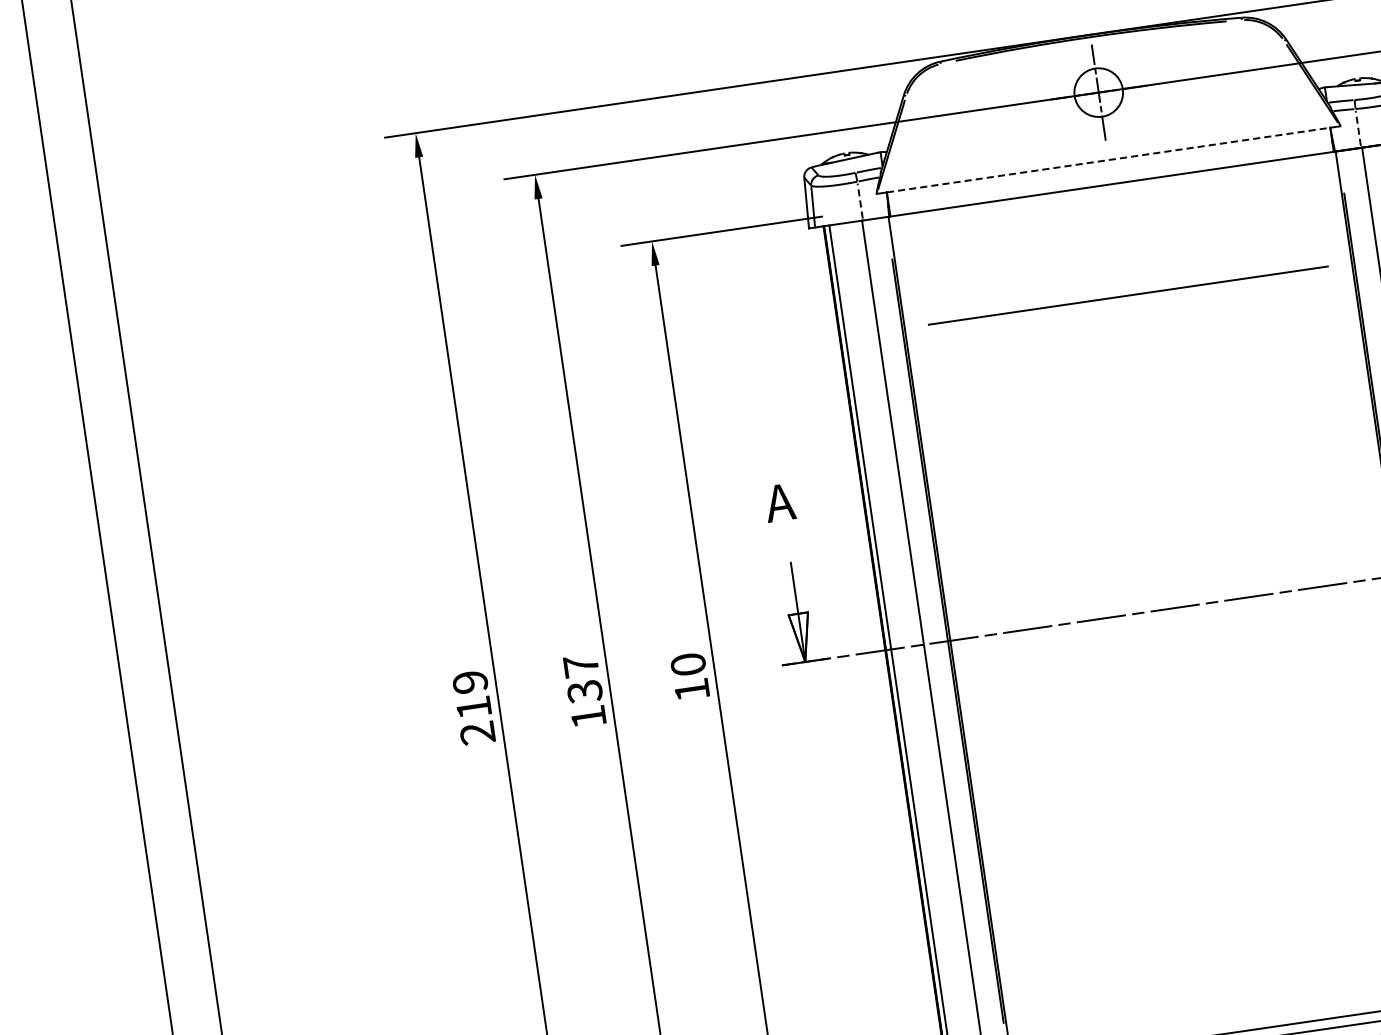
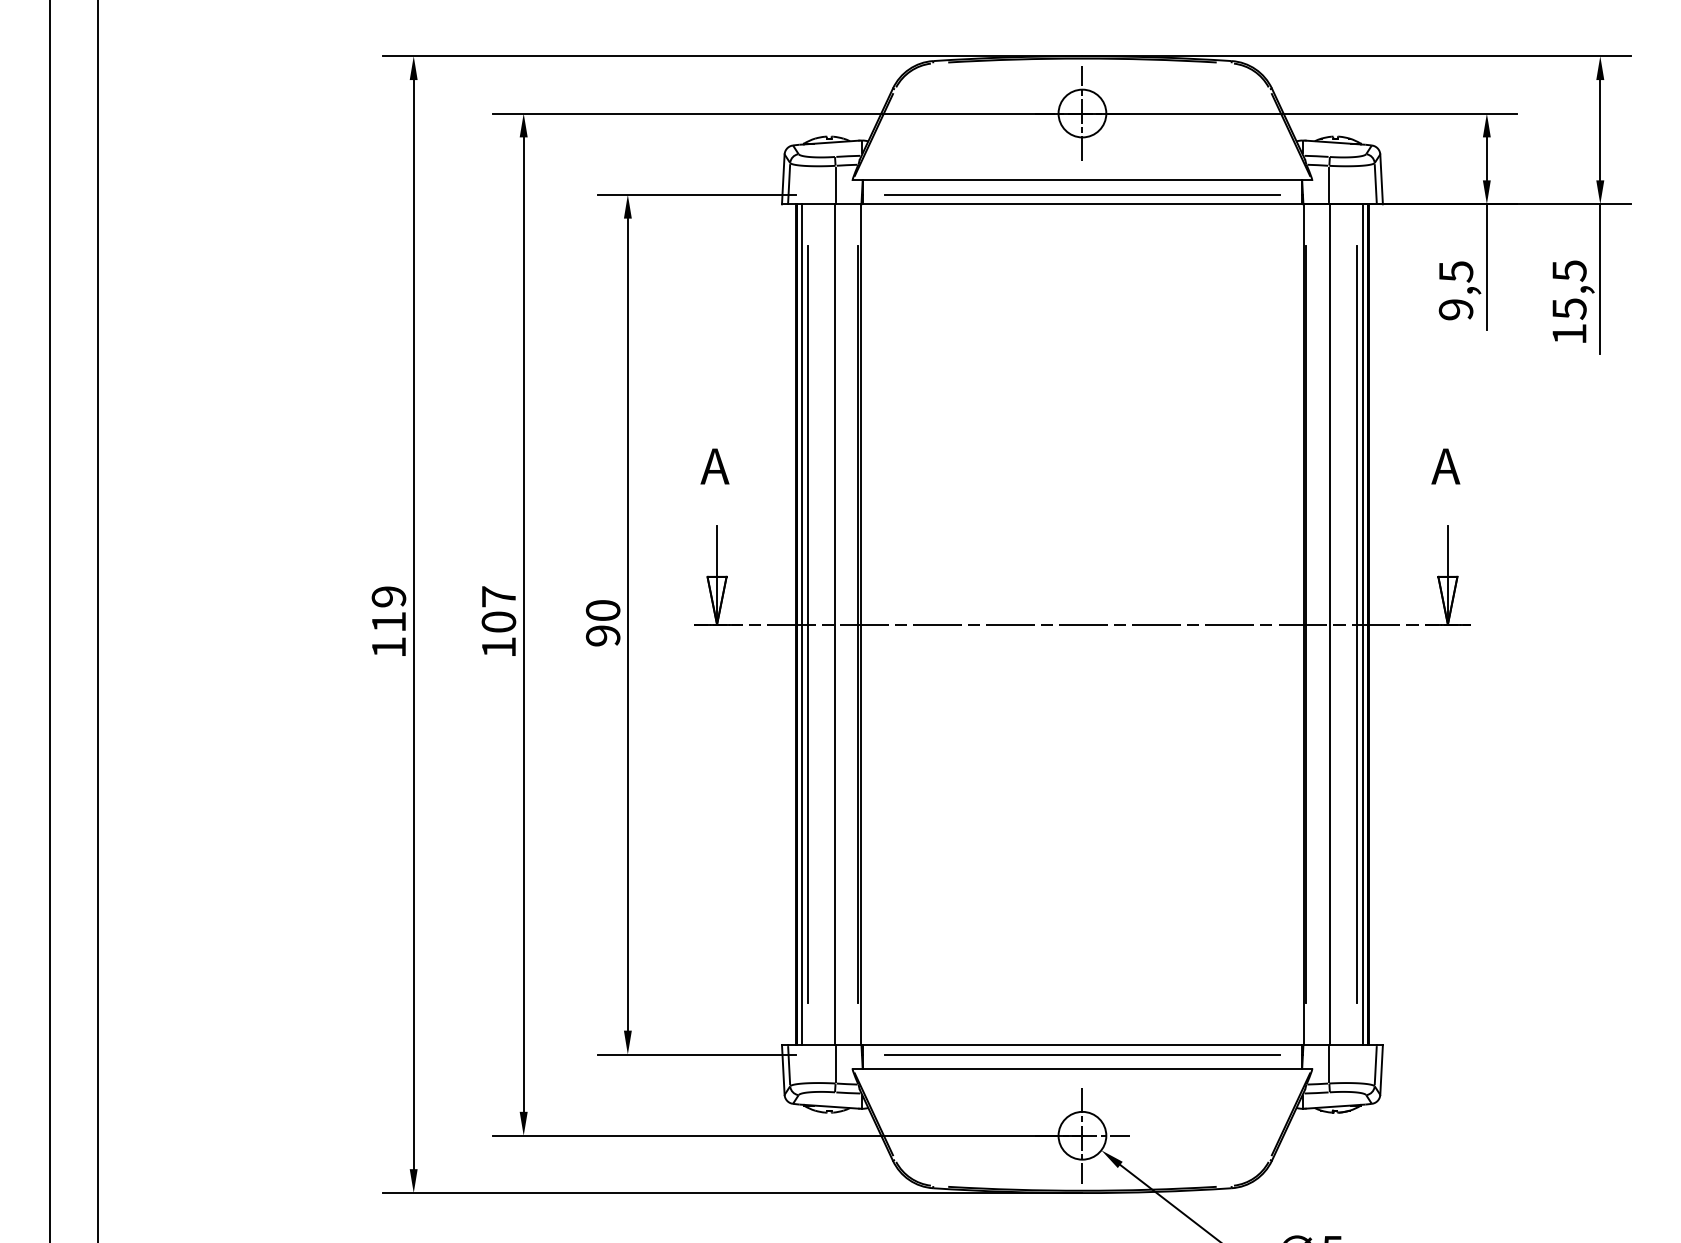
line: (1358, 127) -> (1329, 184), dashed -> solid
line: (1108, 160) -> (1082, 180), dashed -> solid
line: (860, 200) -> (835, 184), dashed -> solid
line: (1128, 295) -> (1082, 194), moved
line: (896, 648) -> (807, 624), added
text: (691, 689) -> (602, 635), 10 -> 90
text: (584, 692) -> (498, 622), 137 -> 107
text: (477, 733) -> (388, 647), 219 -> 119

